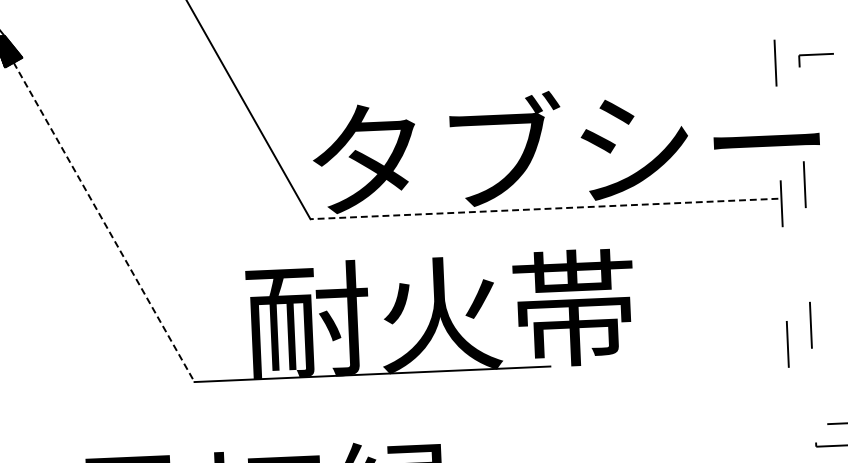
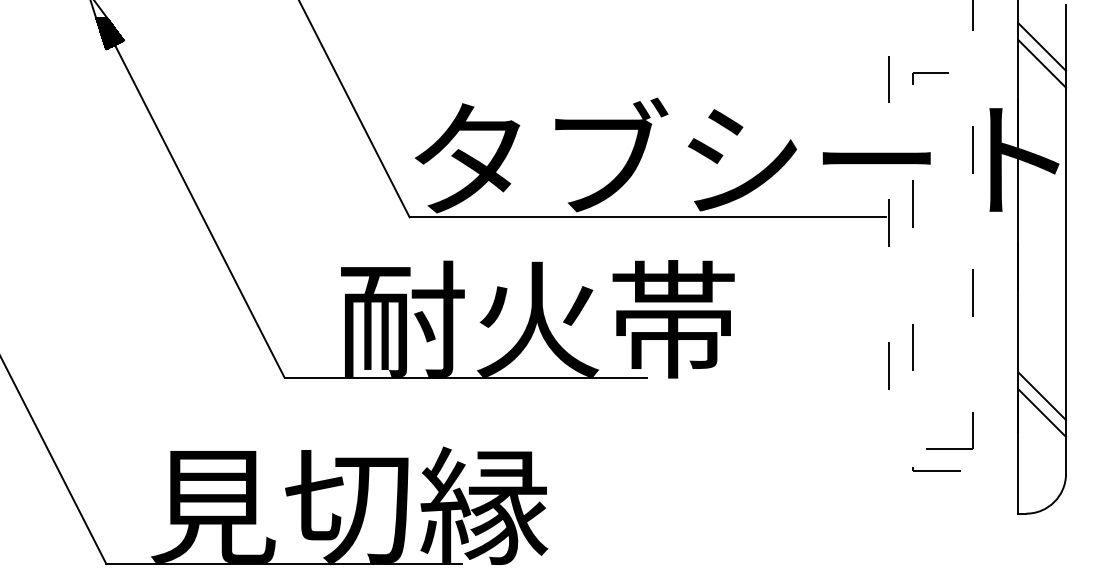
line: (544, 209) -> (647, 217), dashed -> solid
line: (103, 222) -> (199, 211), dashed -> solid

